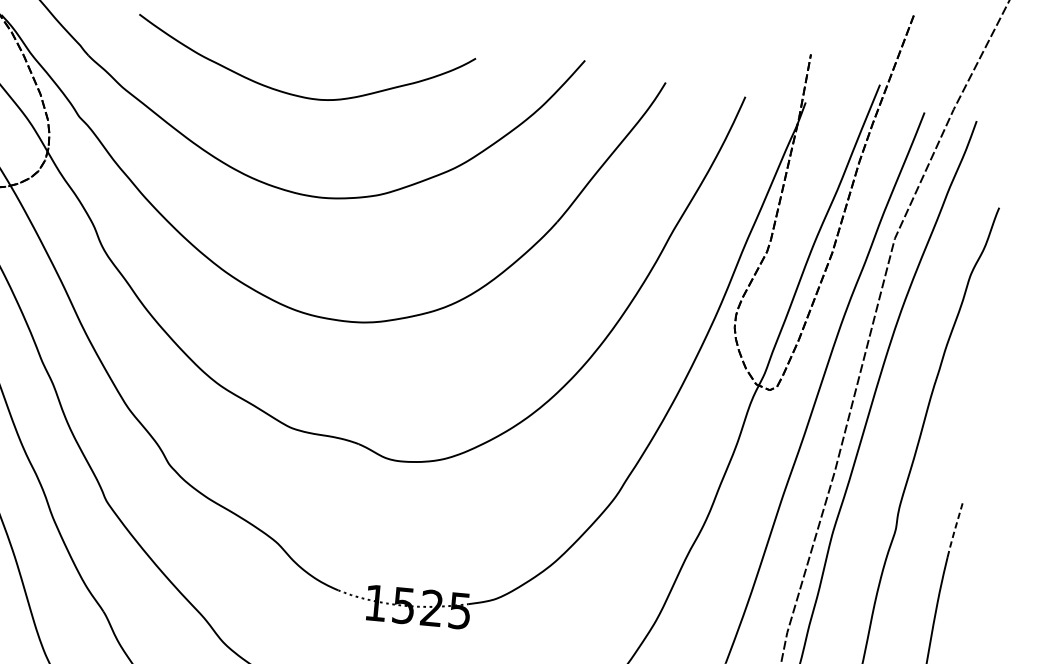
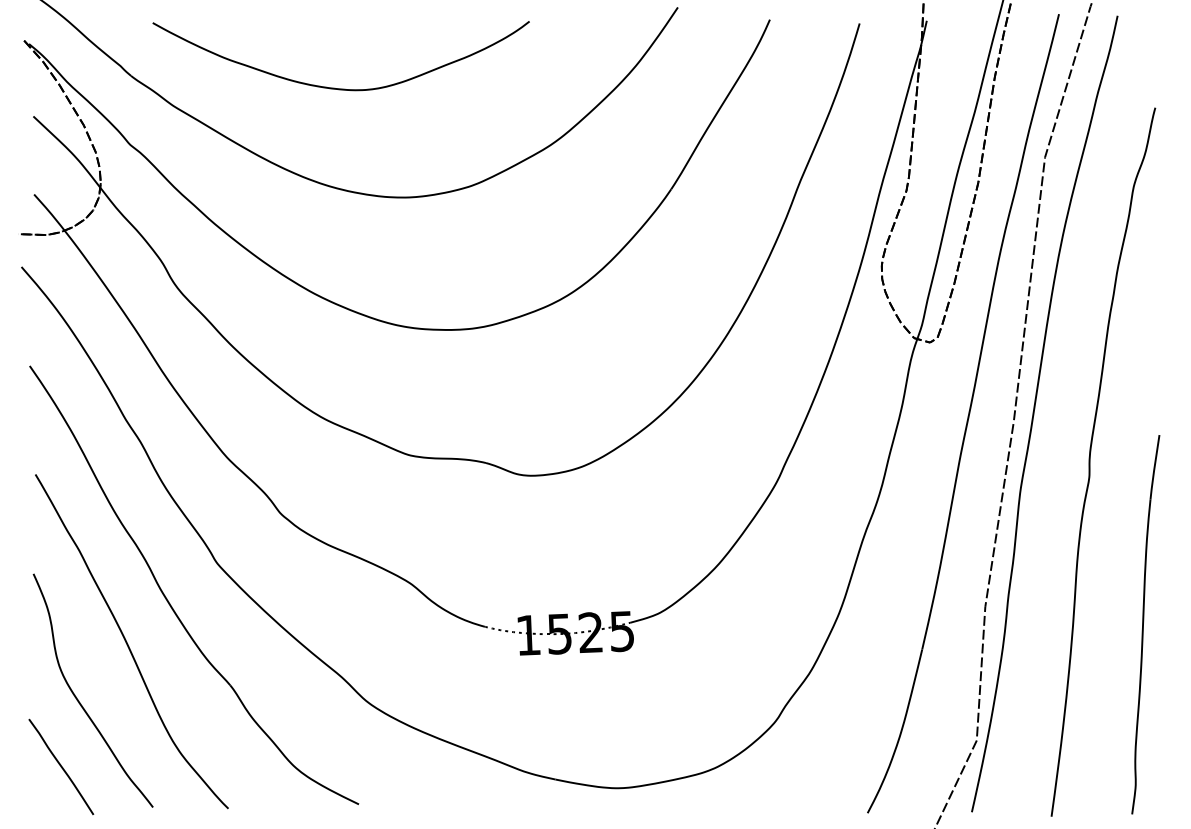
curve: (293, 93) -> (334, 87), moved
line: (955, 528) -> (1154, 467), dashed -> solid

